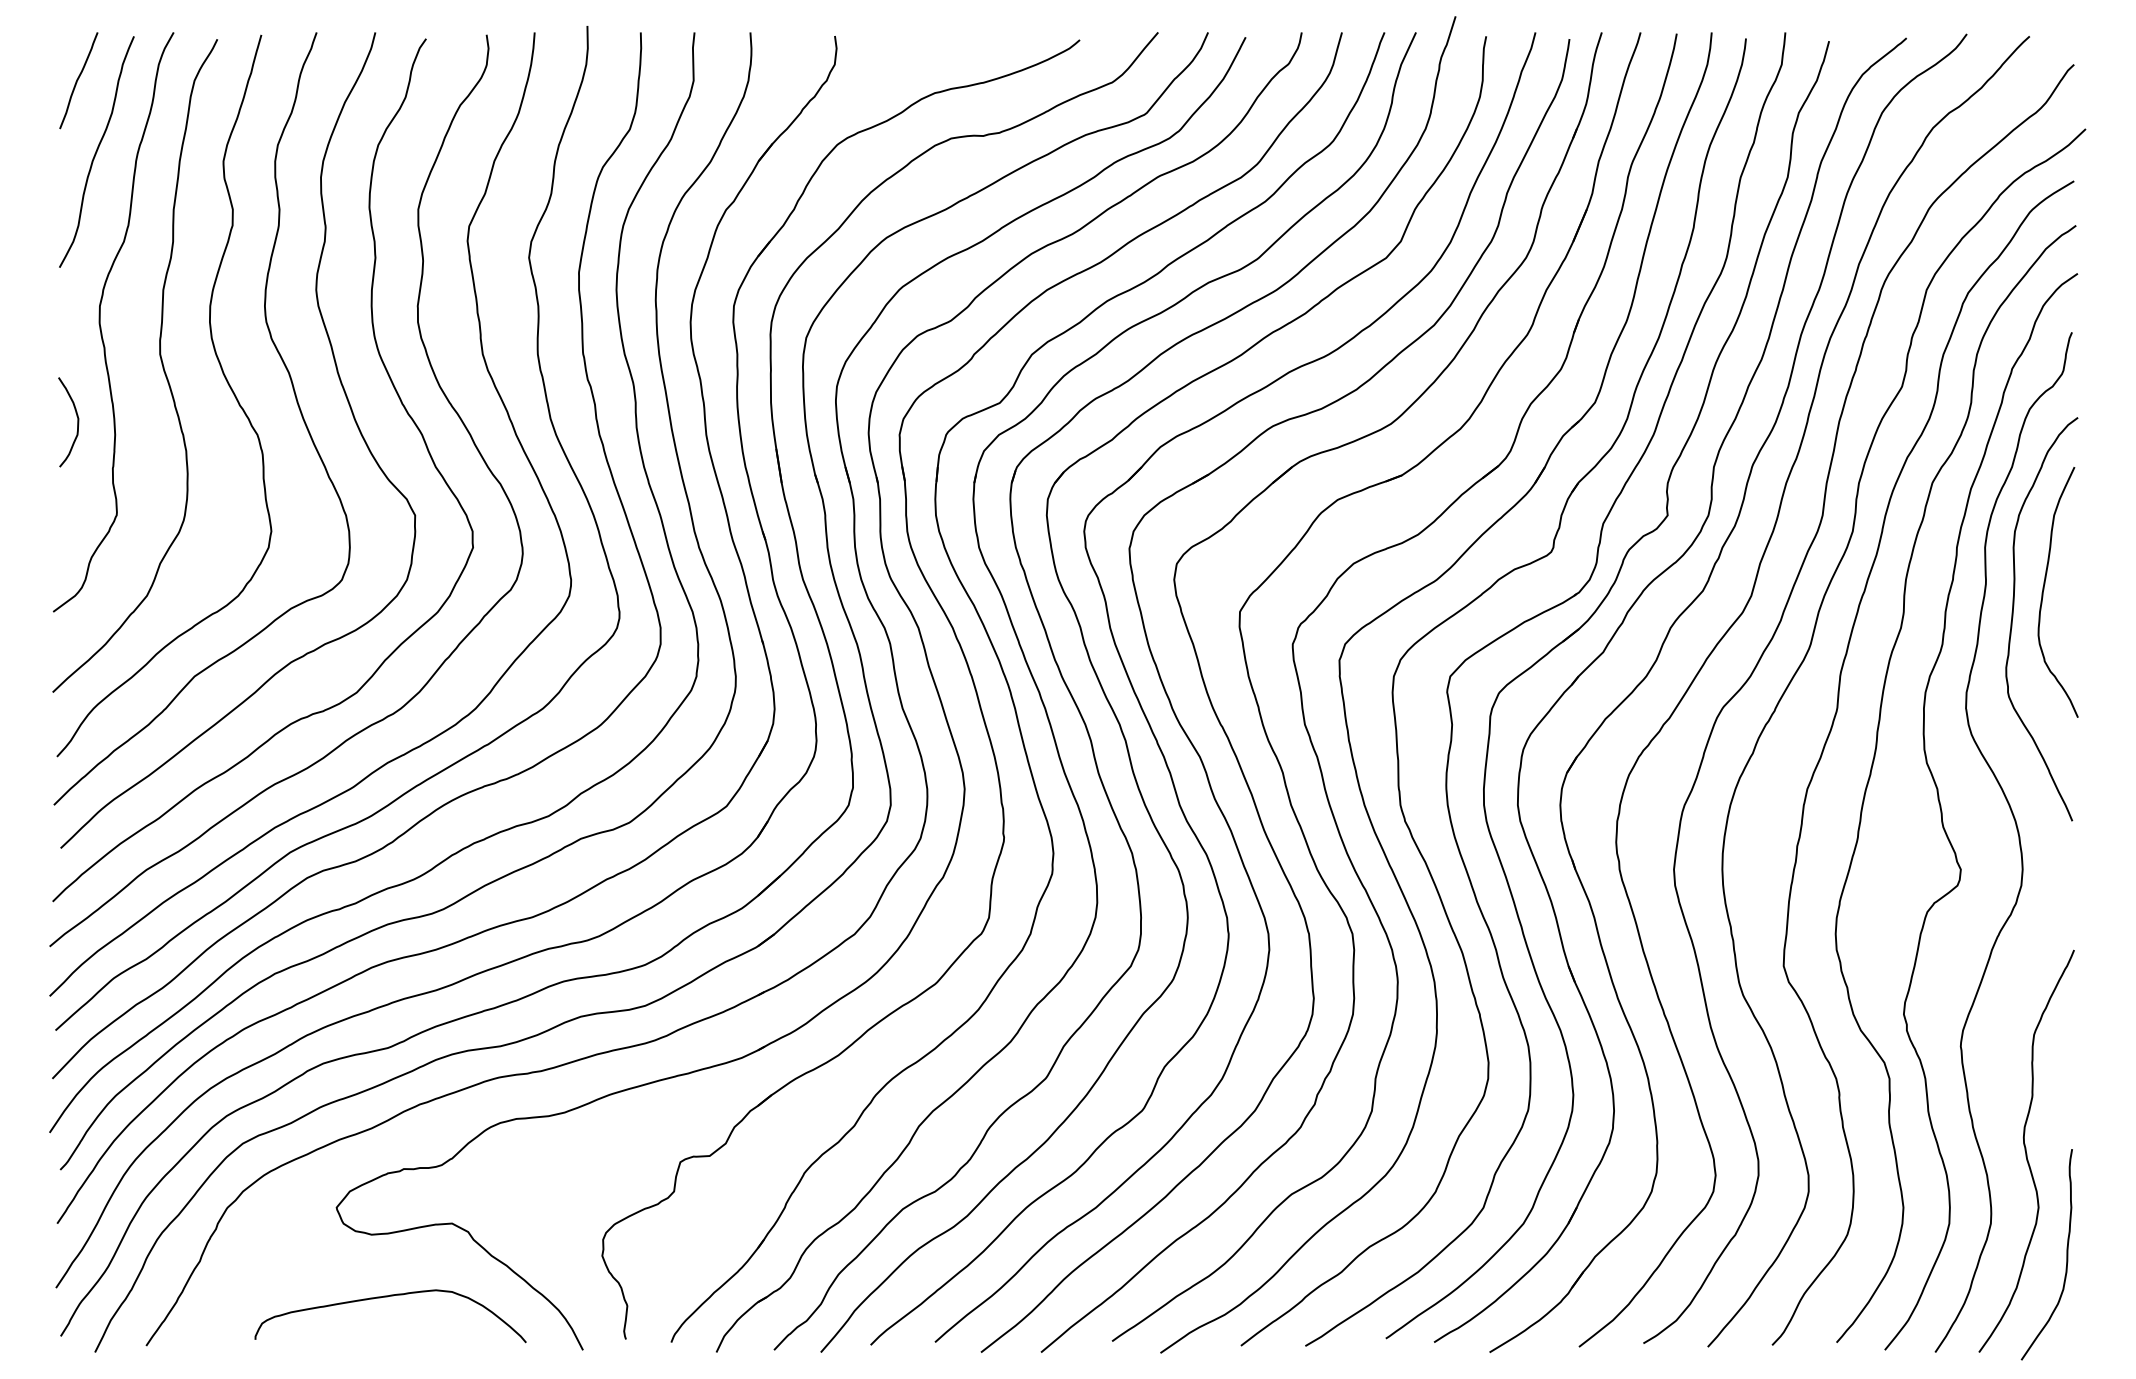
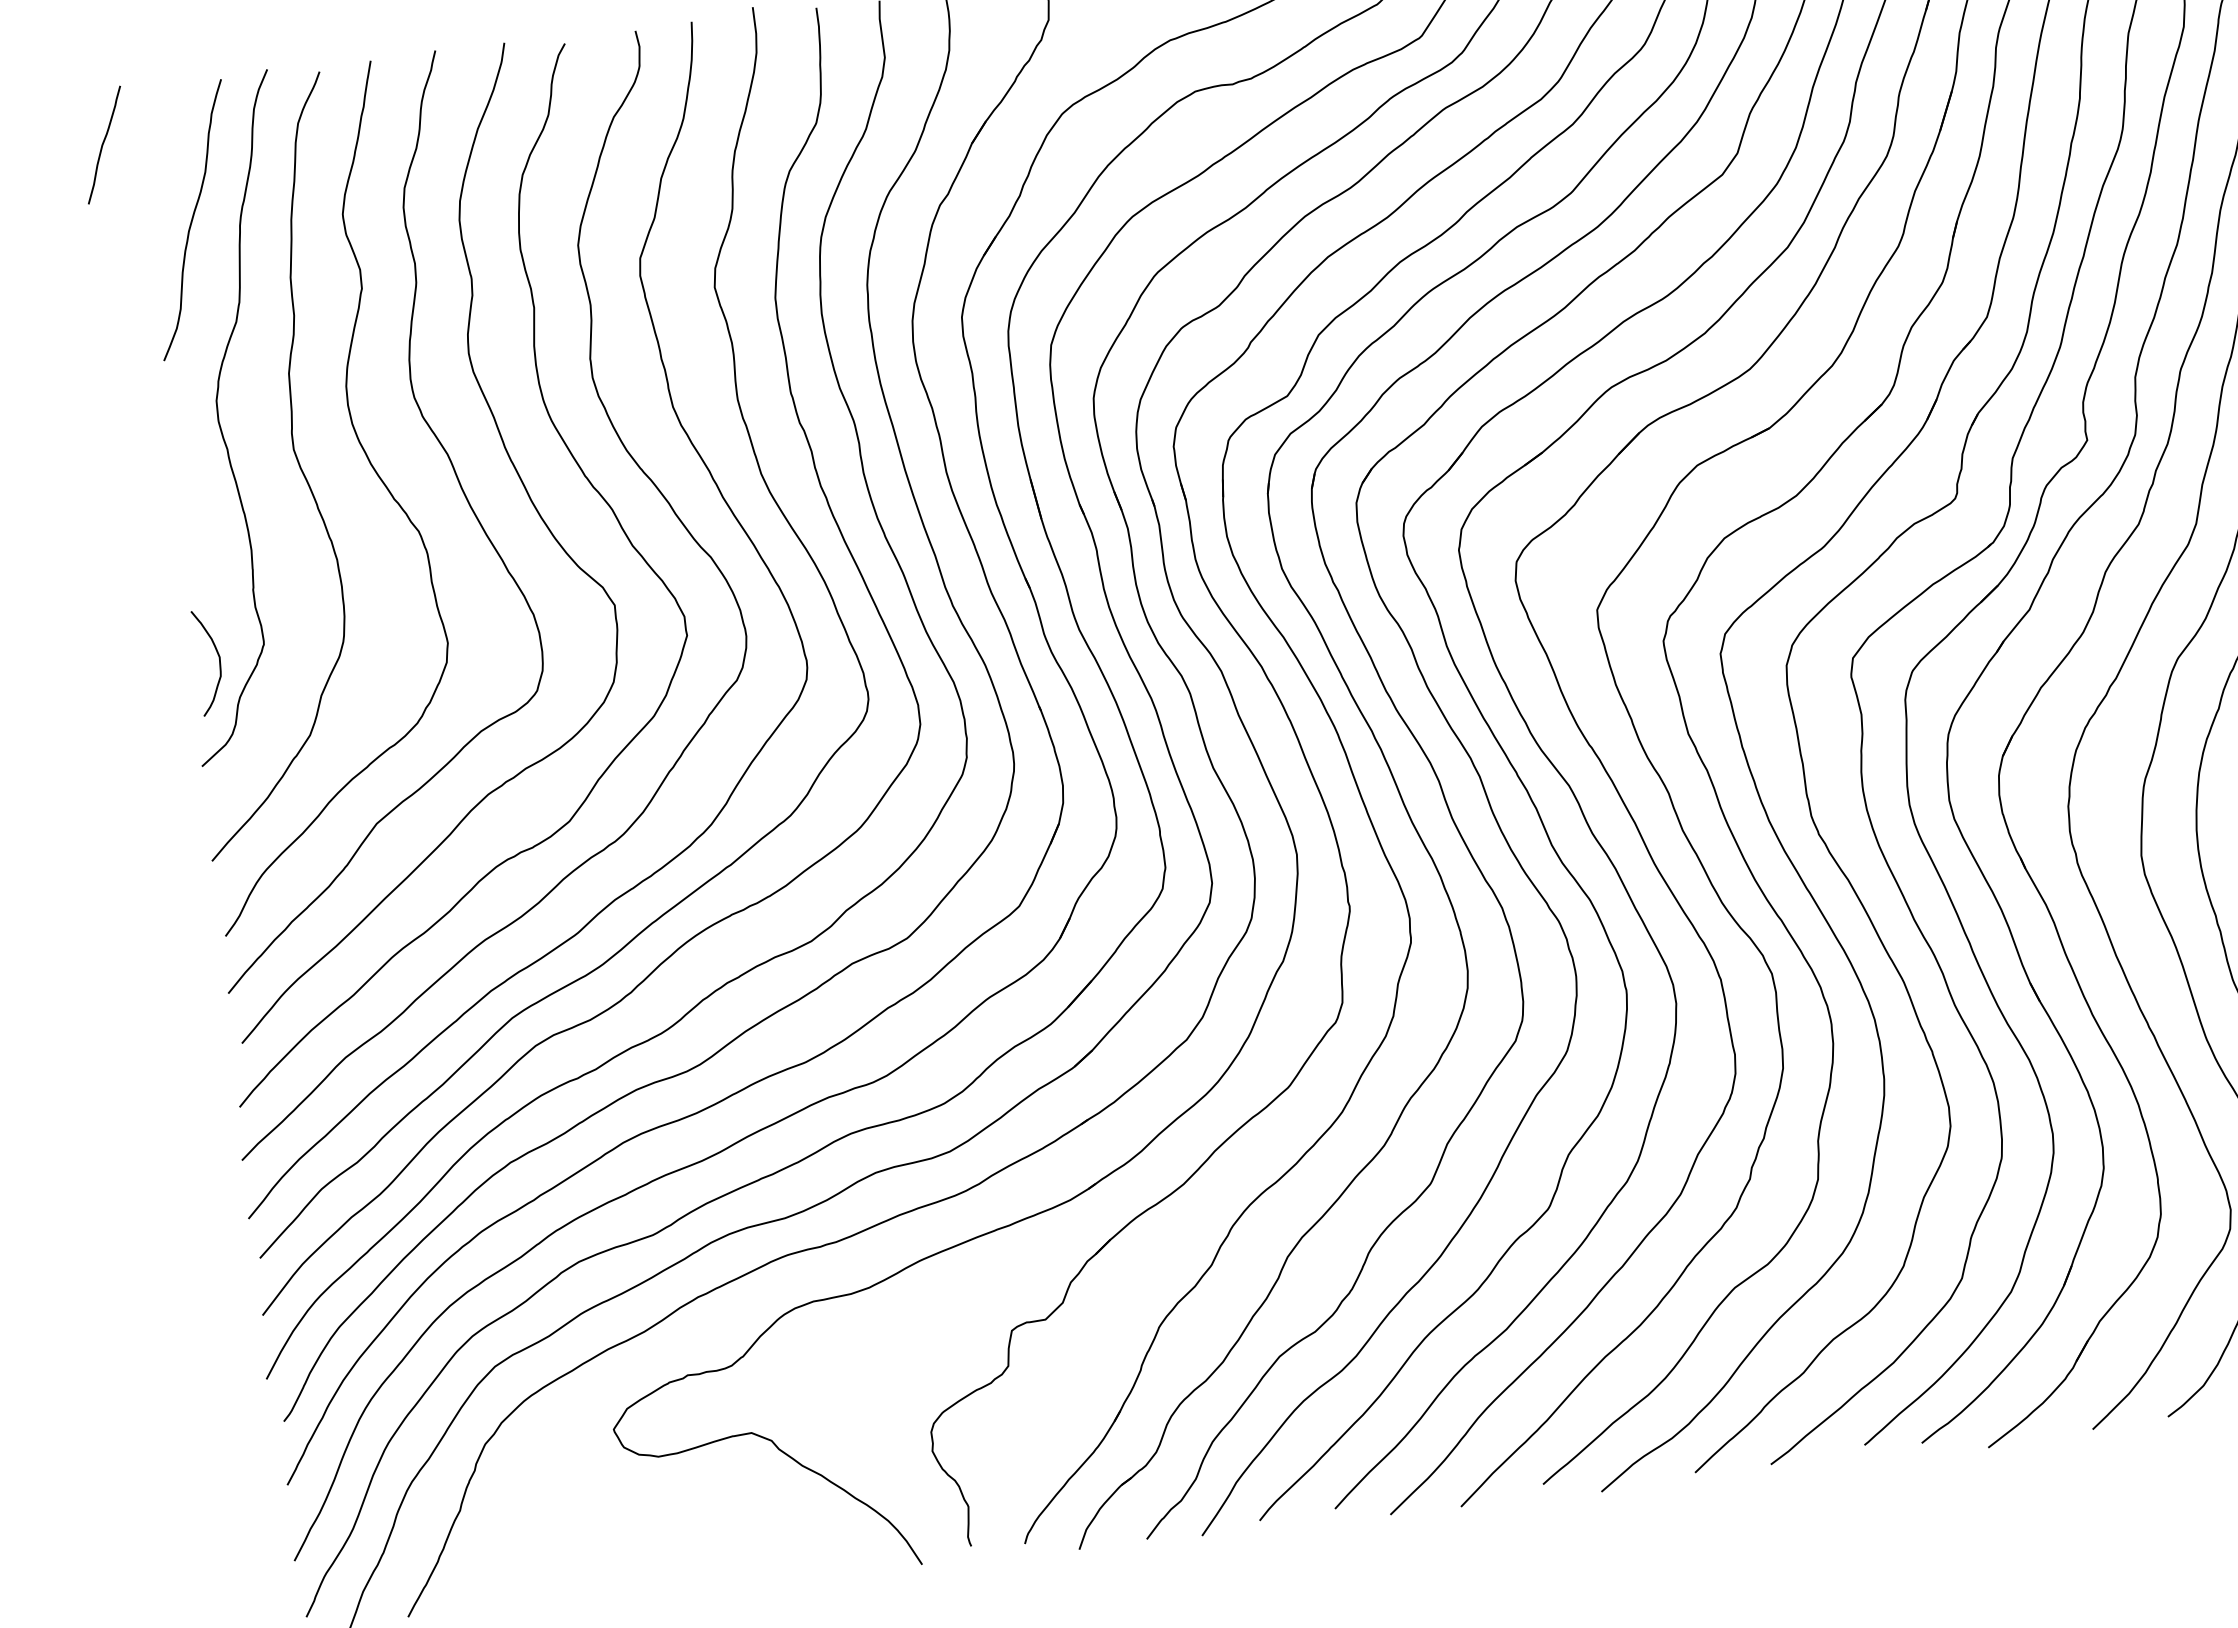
curve: (78, 80) -> (104, 144), moved
curve: (77, 422) -> (219, 661), moved
curve: (387, 1297) -> (685, 1528), removed

